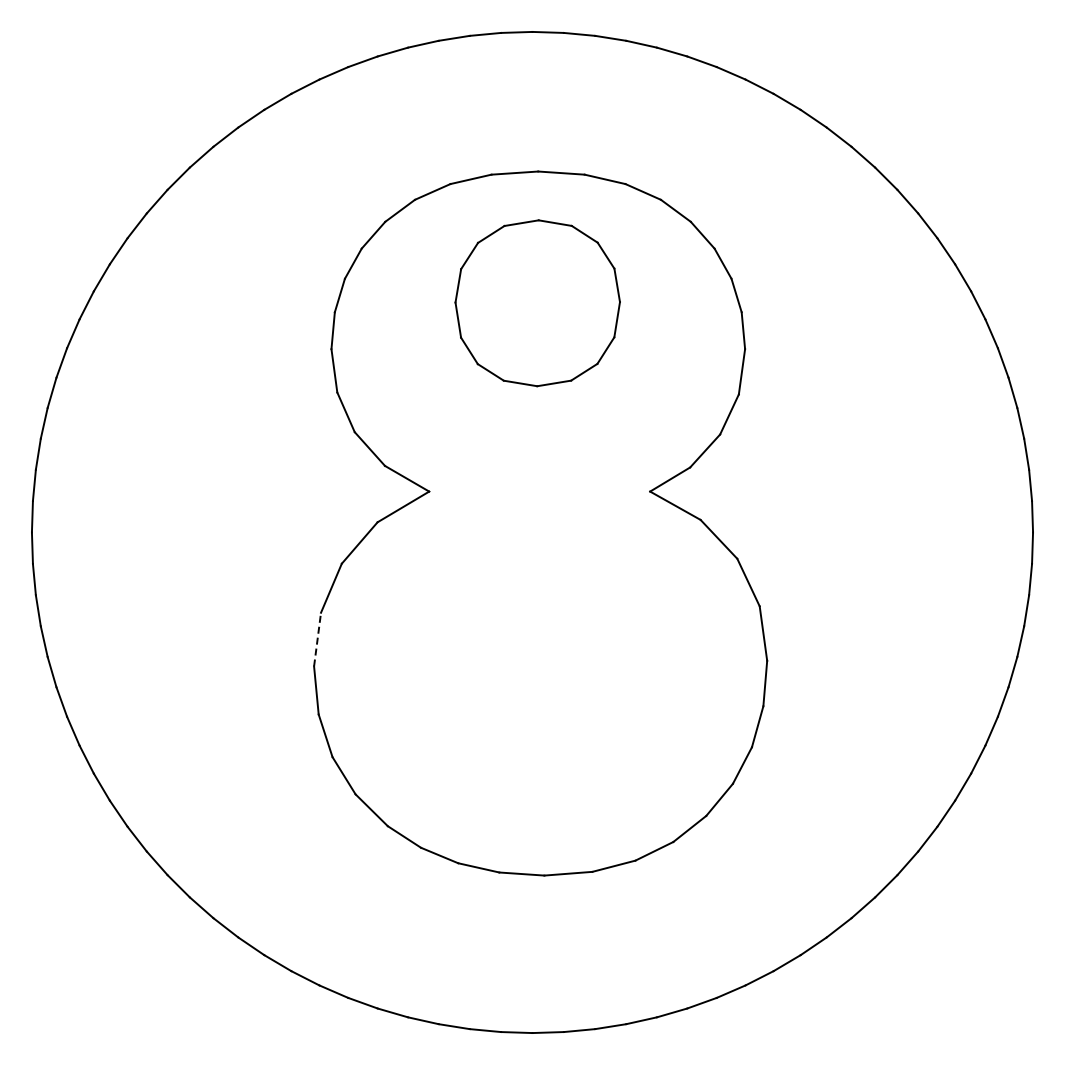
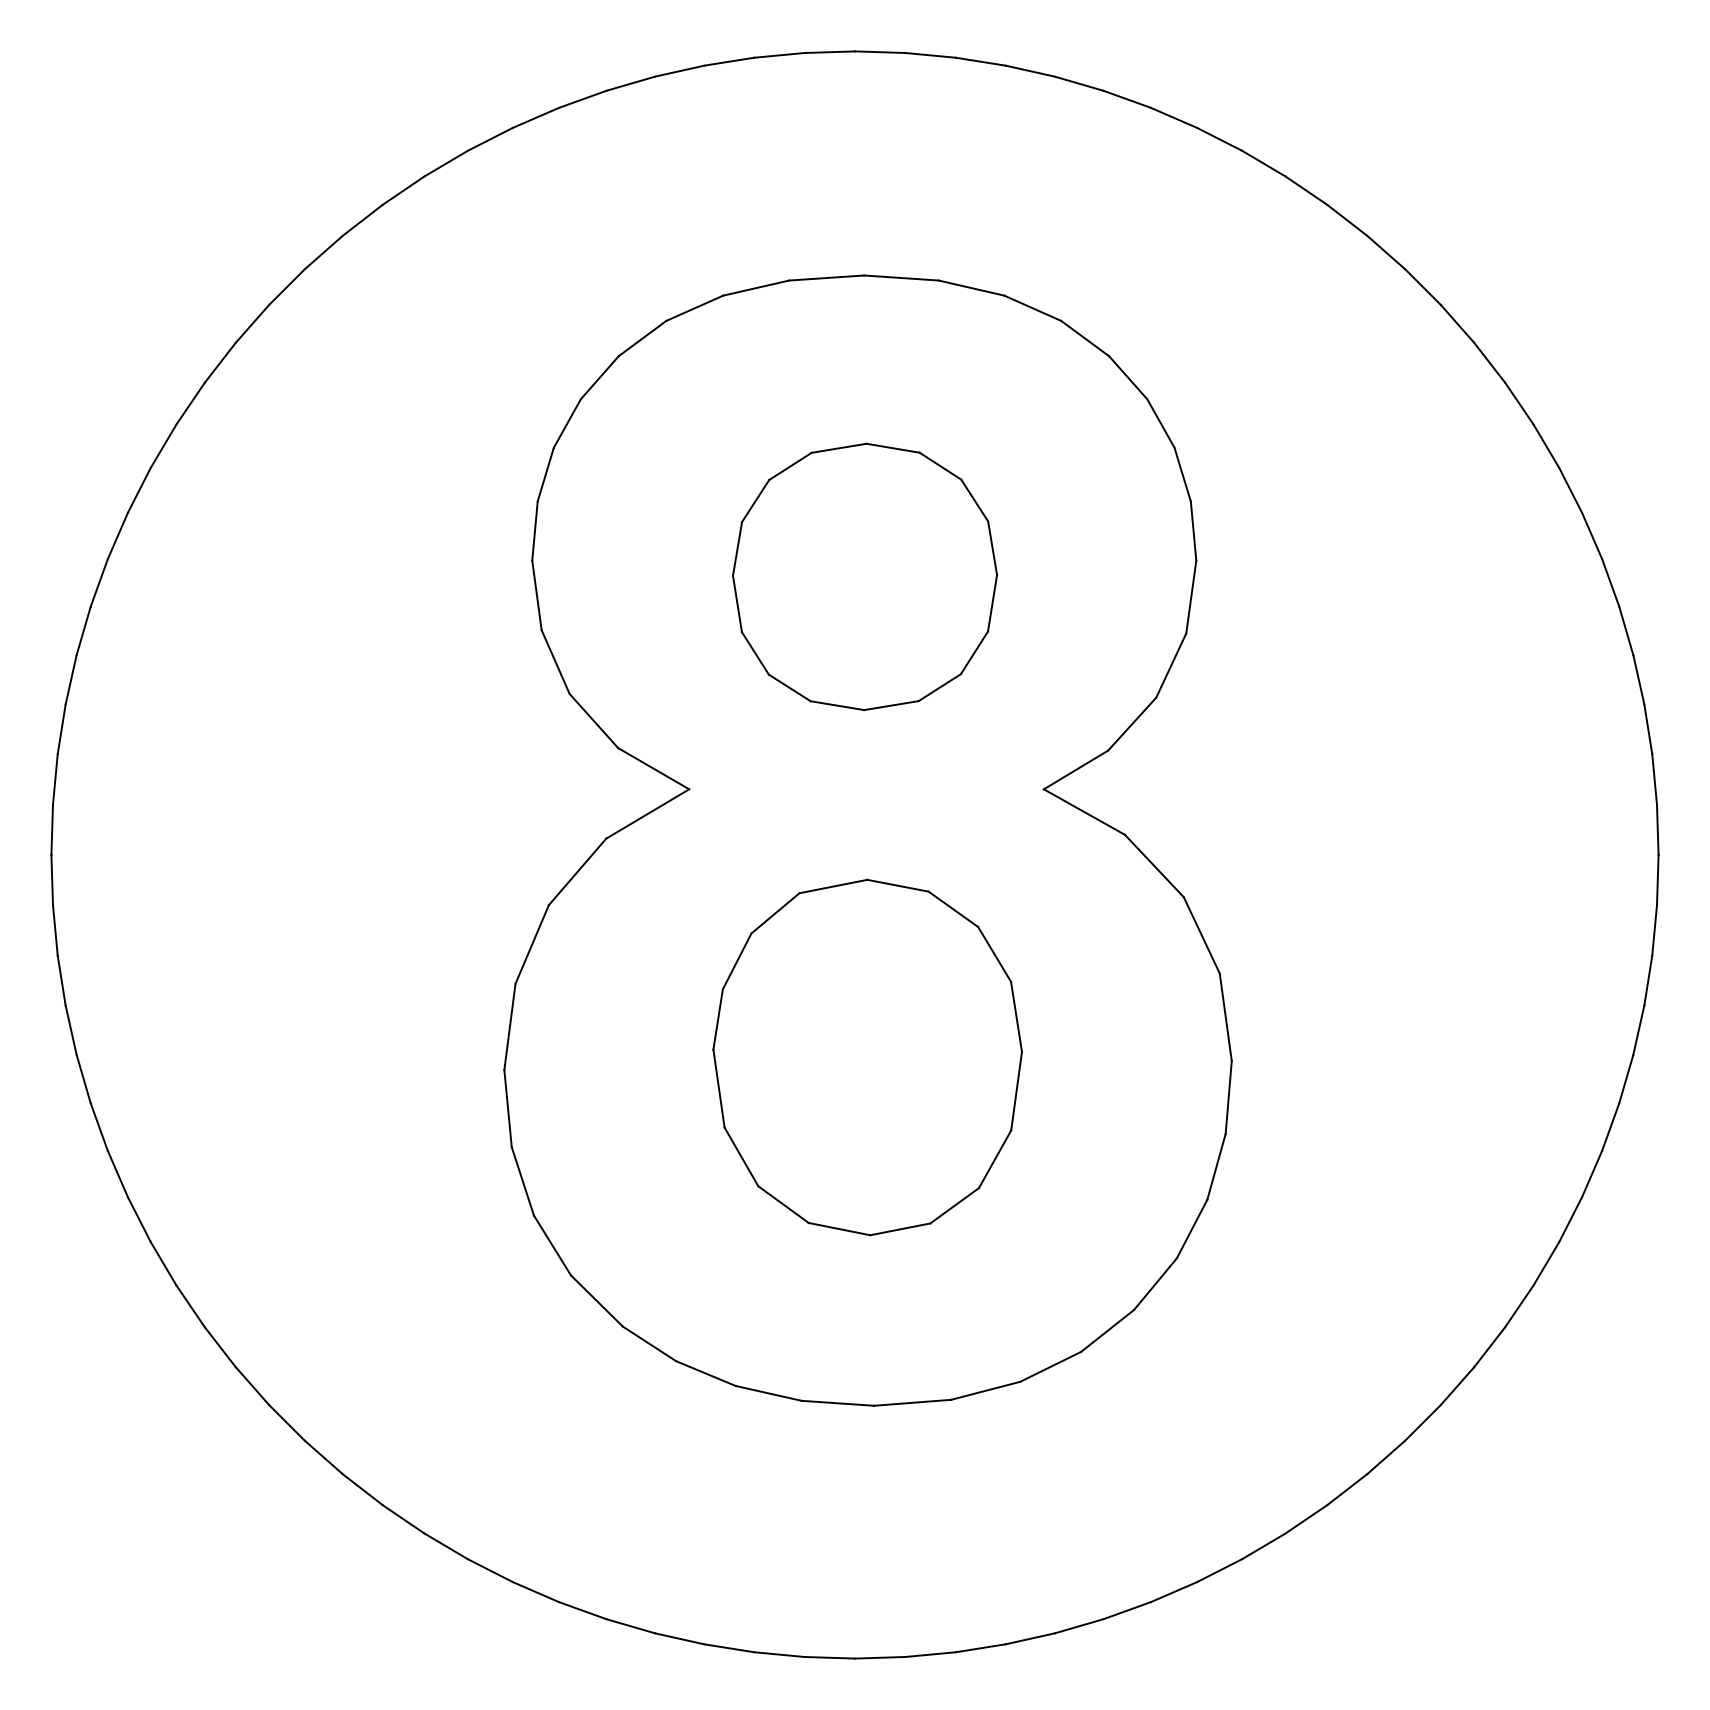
part: (537, 303) -> (864, 577), moved
line: (317, 639) -> (509, 1026), dashed -> solid
part: (540, 658) -> (867, 1057), added

